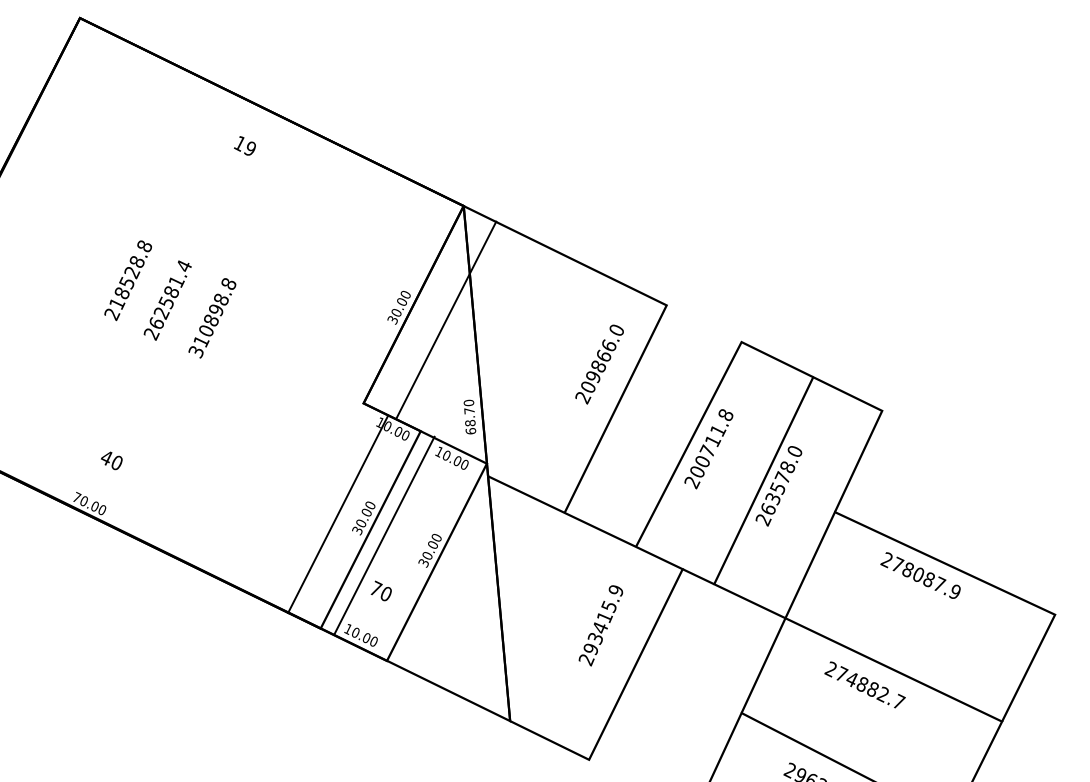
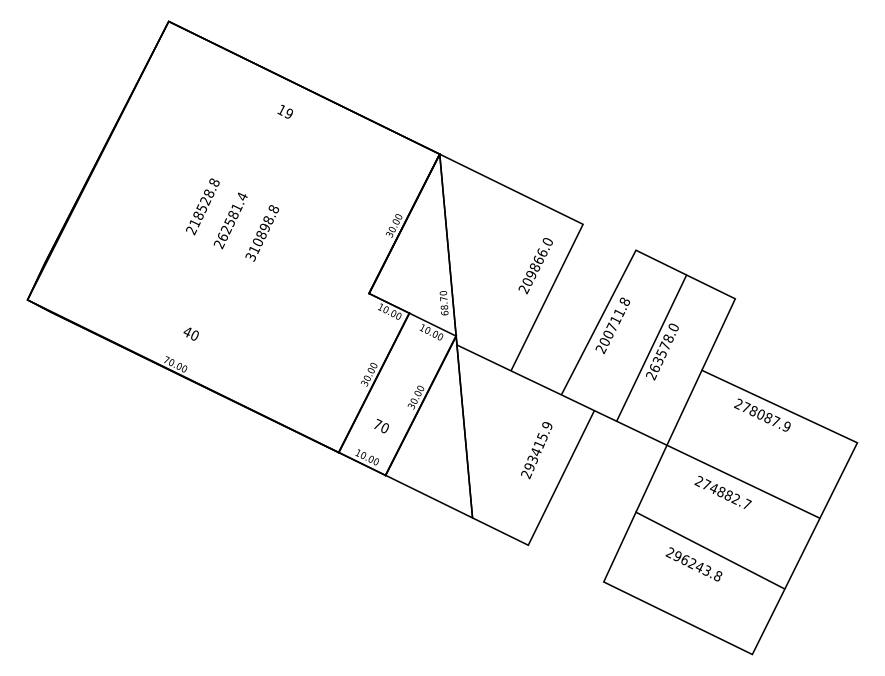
line: (446, 319) -> (404, 223), moved
line: (337, 513) -> (373, 382), moved
line: (384, 535) -> (420, 405), moved

